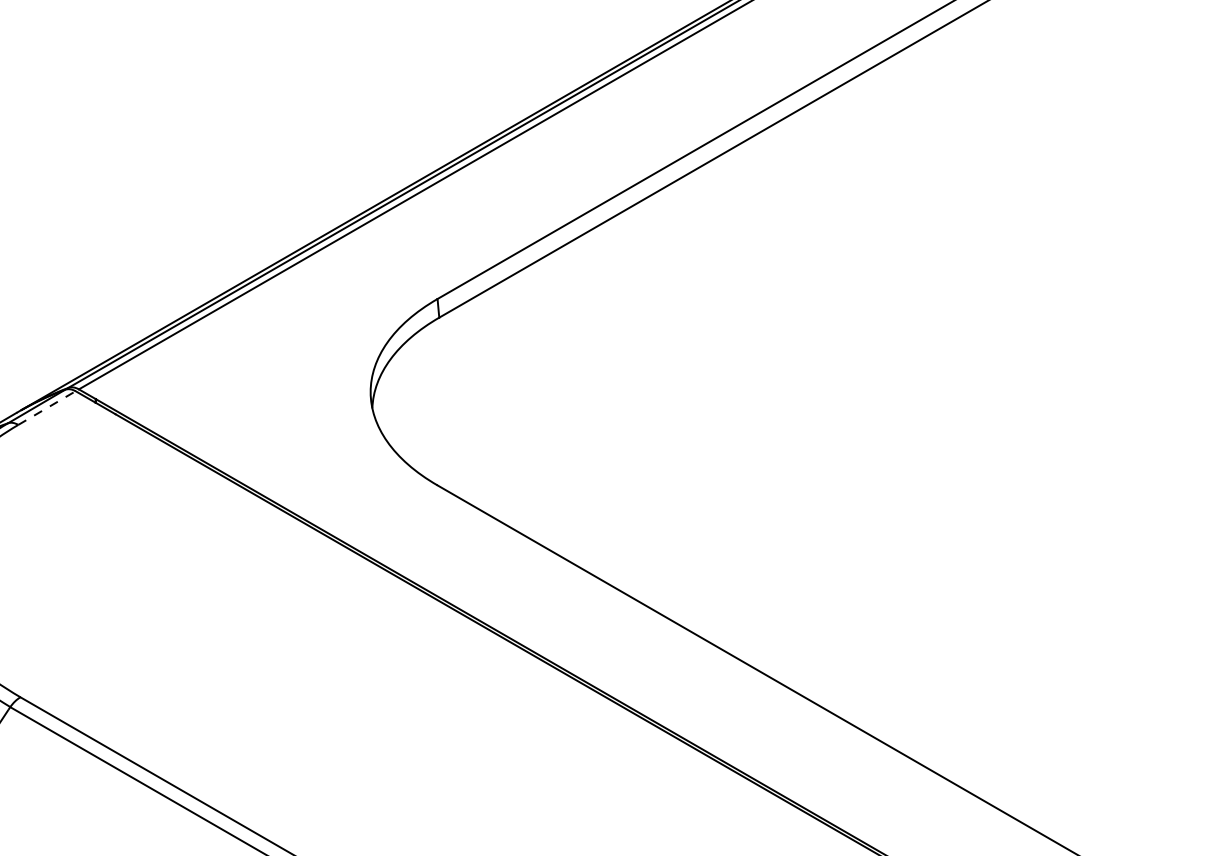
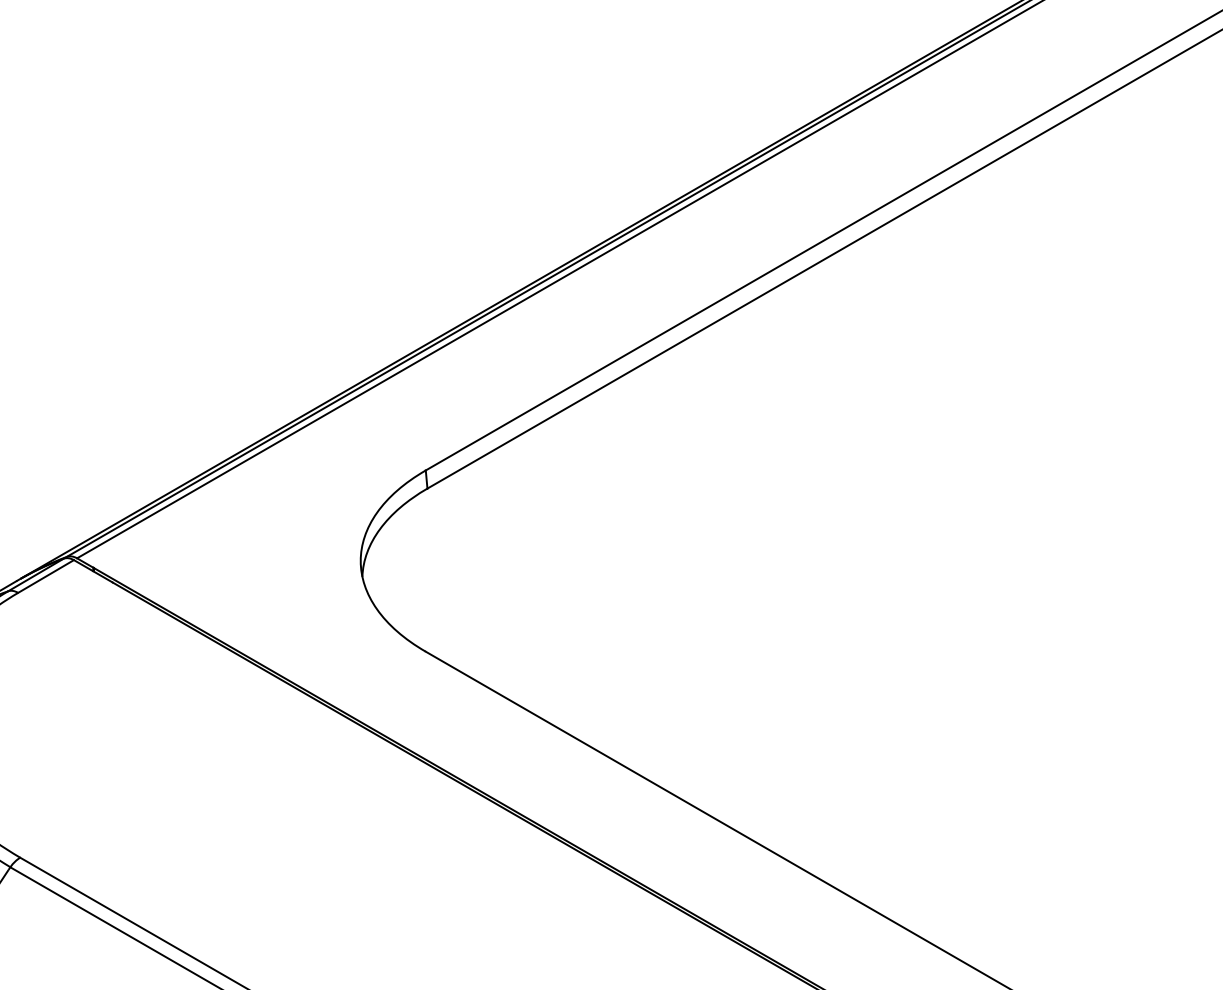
line: (47, 408) -> (46, 576), dashed -> solid

